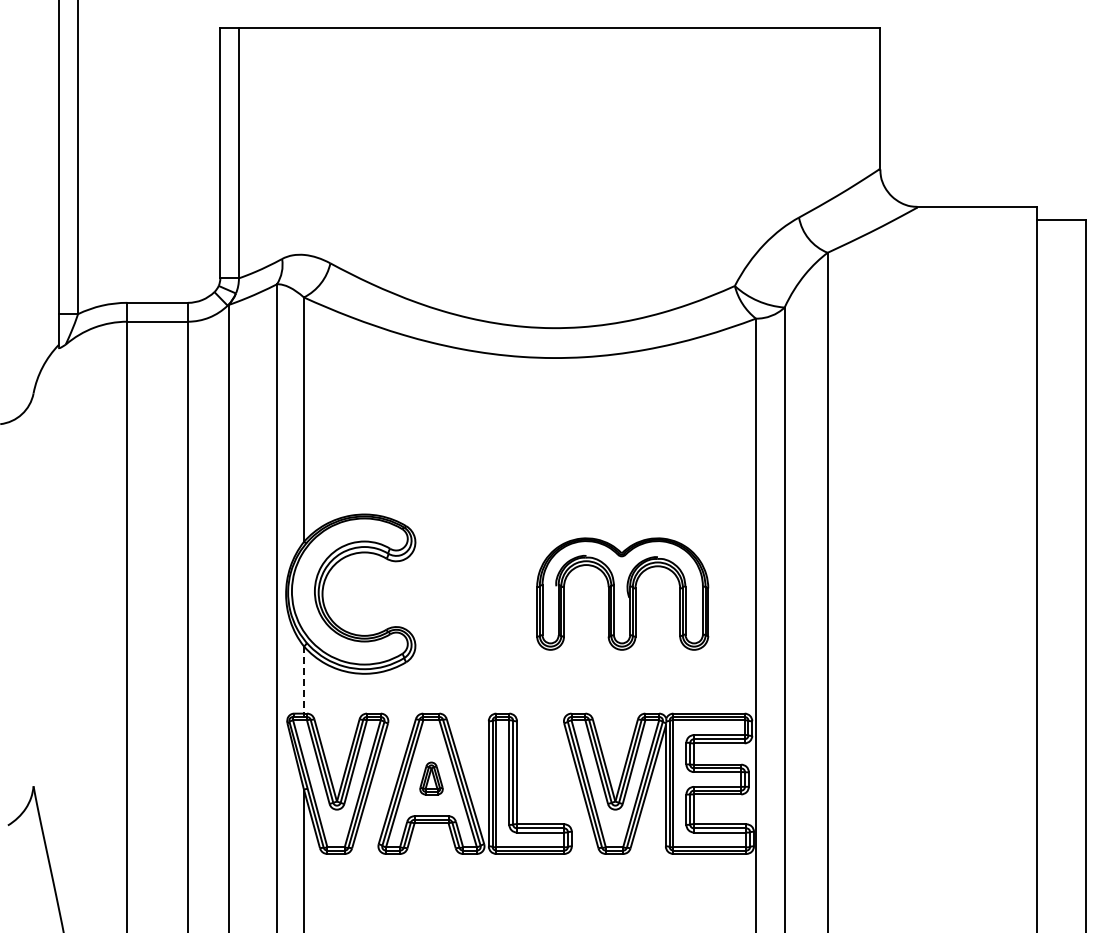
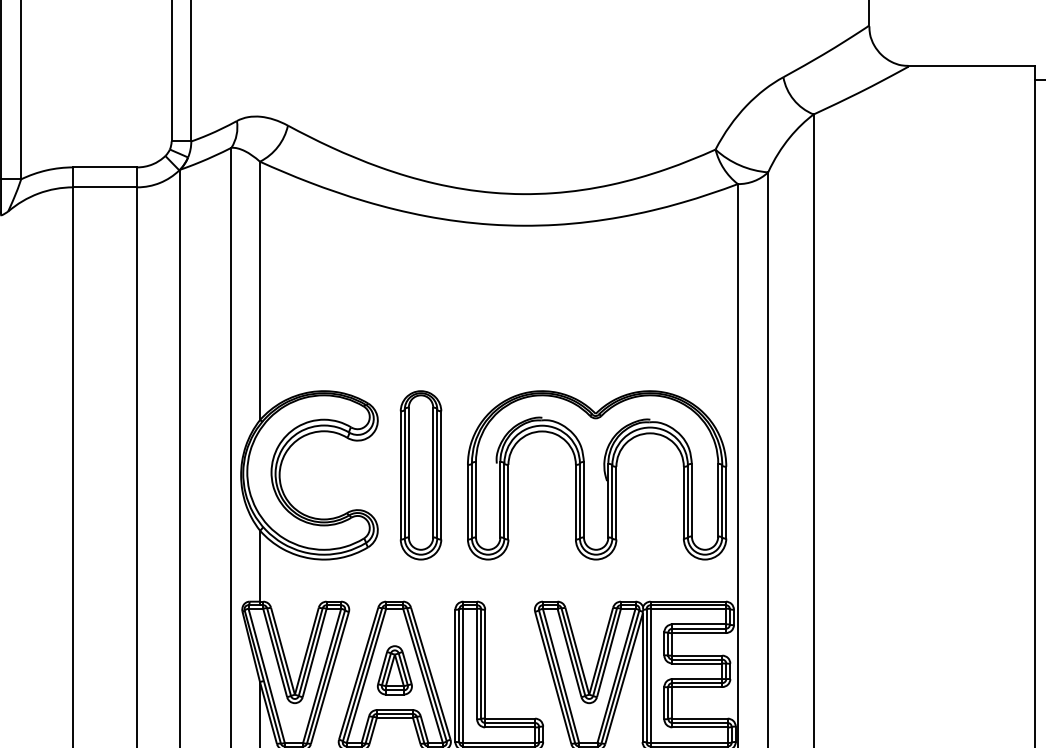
part: (456, 593) -> (421, 474), added
part: (622, 593) -> (596, 474), size x1.43
line: (303, 680) -> (259, 566), dashed -> solid
part: (431, 778) -> (394, 670), size x1.43

